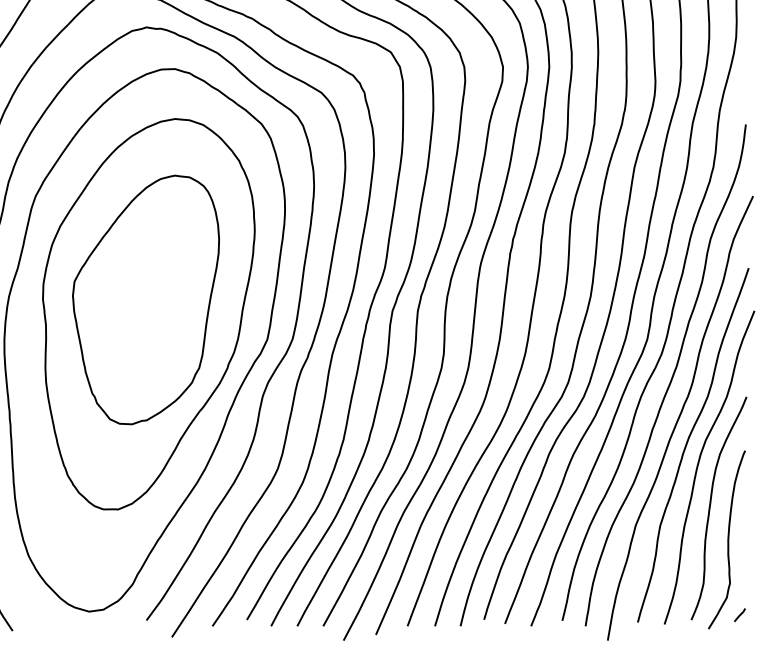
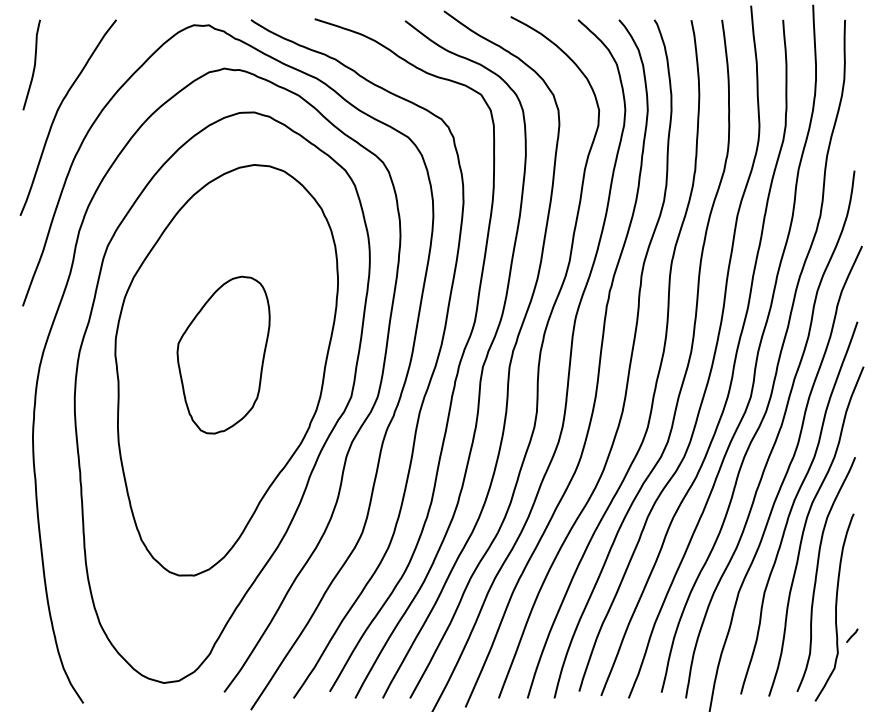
part: (145, 299) -> (223, 354), size x0.6
line: (740, 614) -> (852, 635), moved

